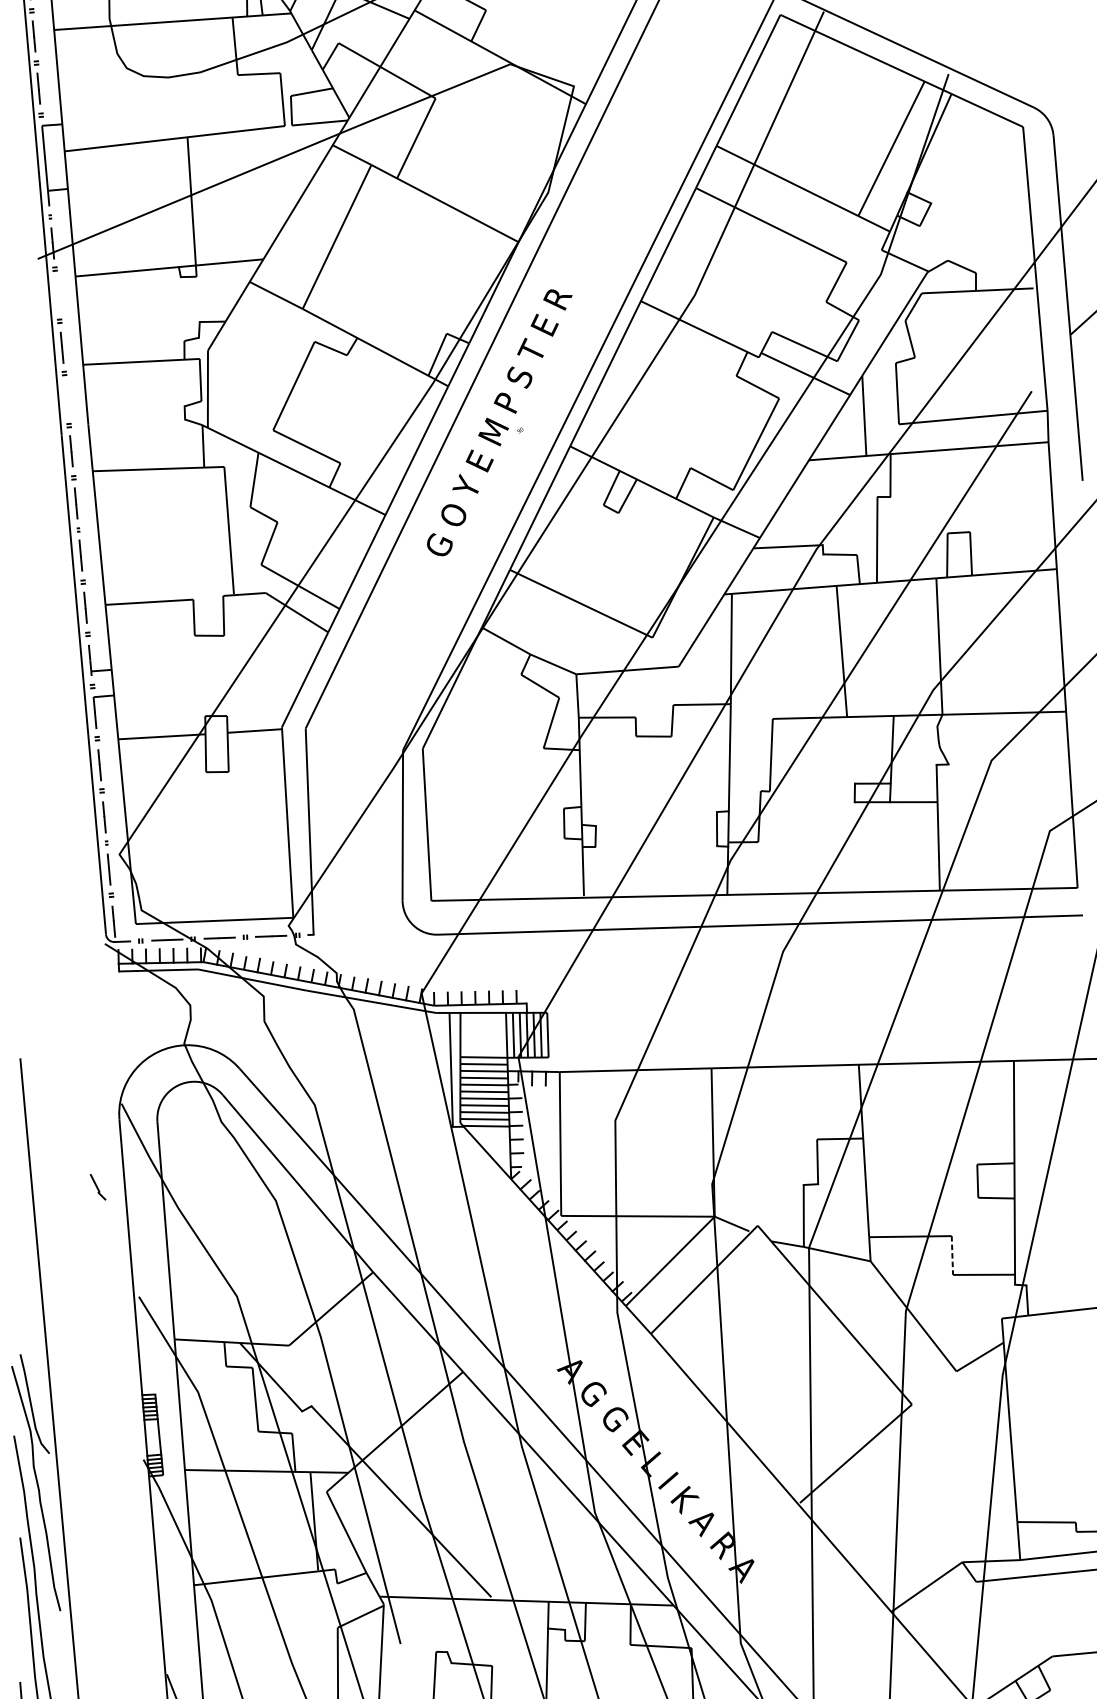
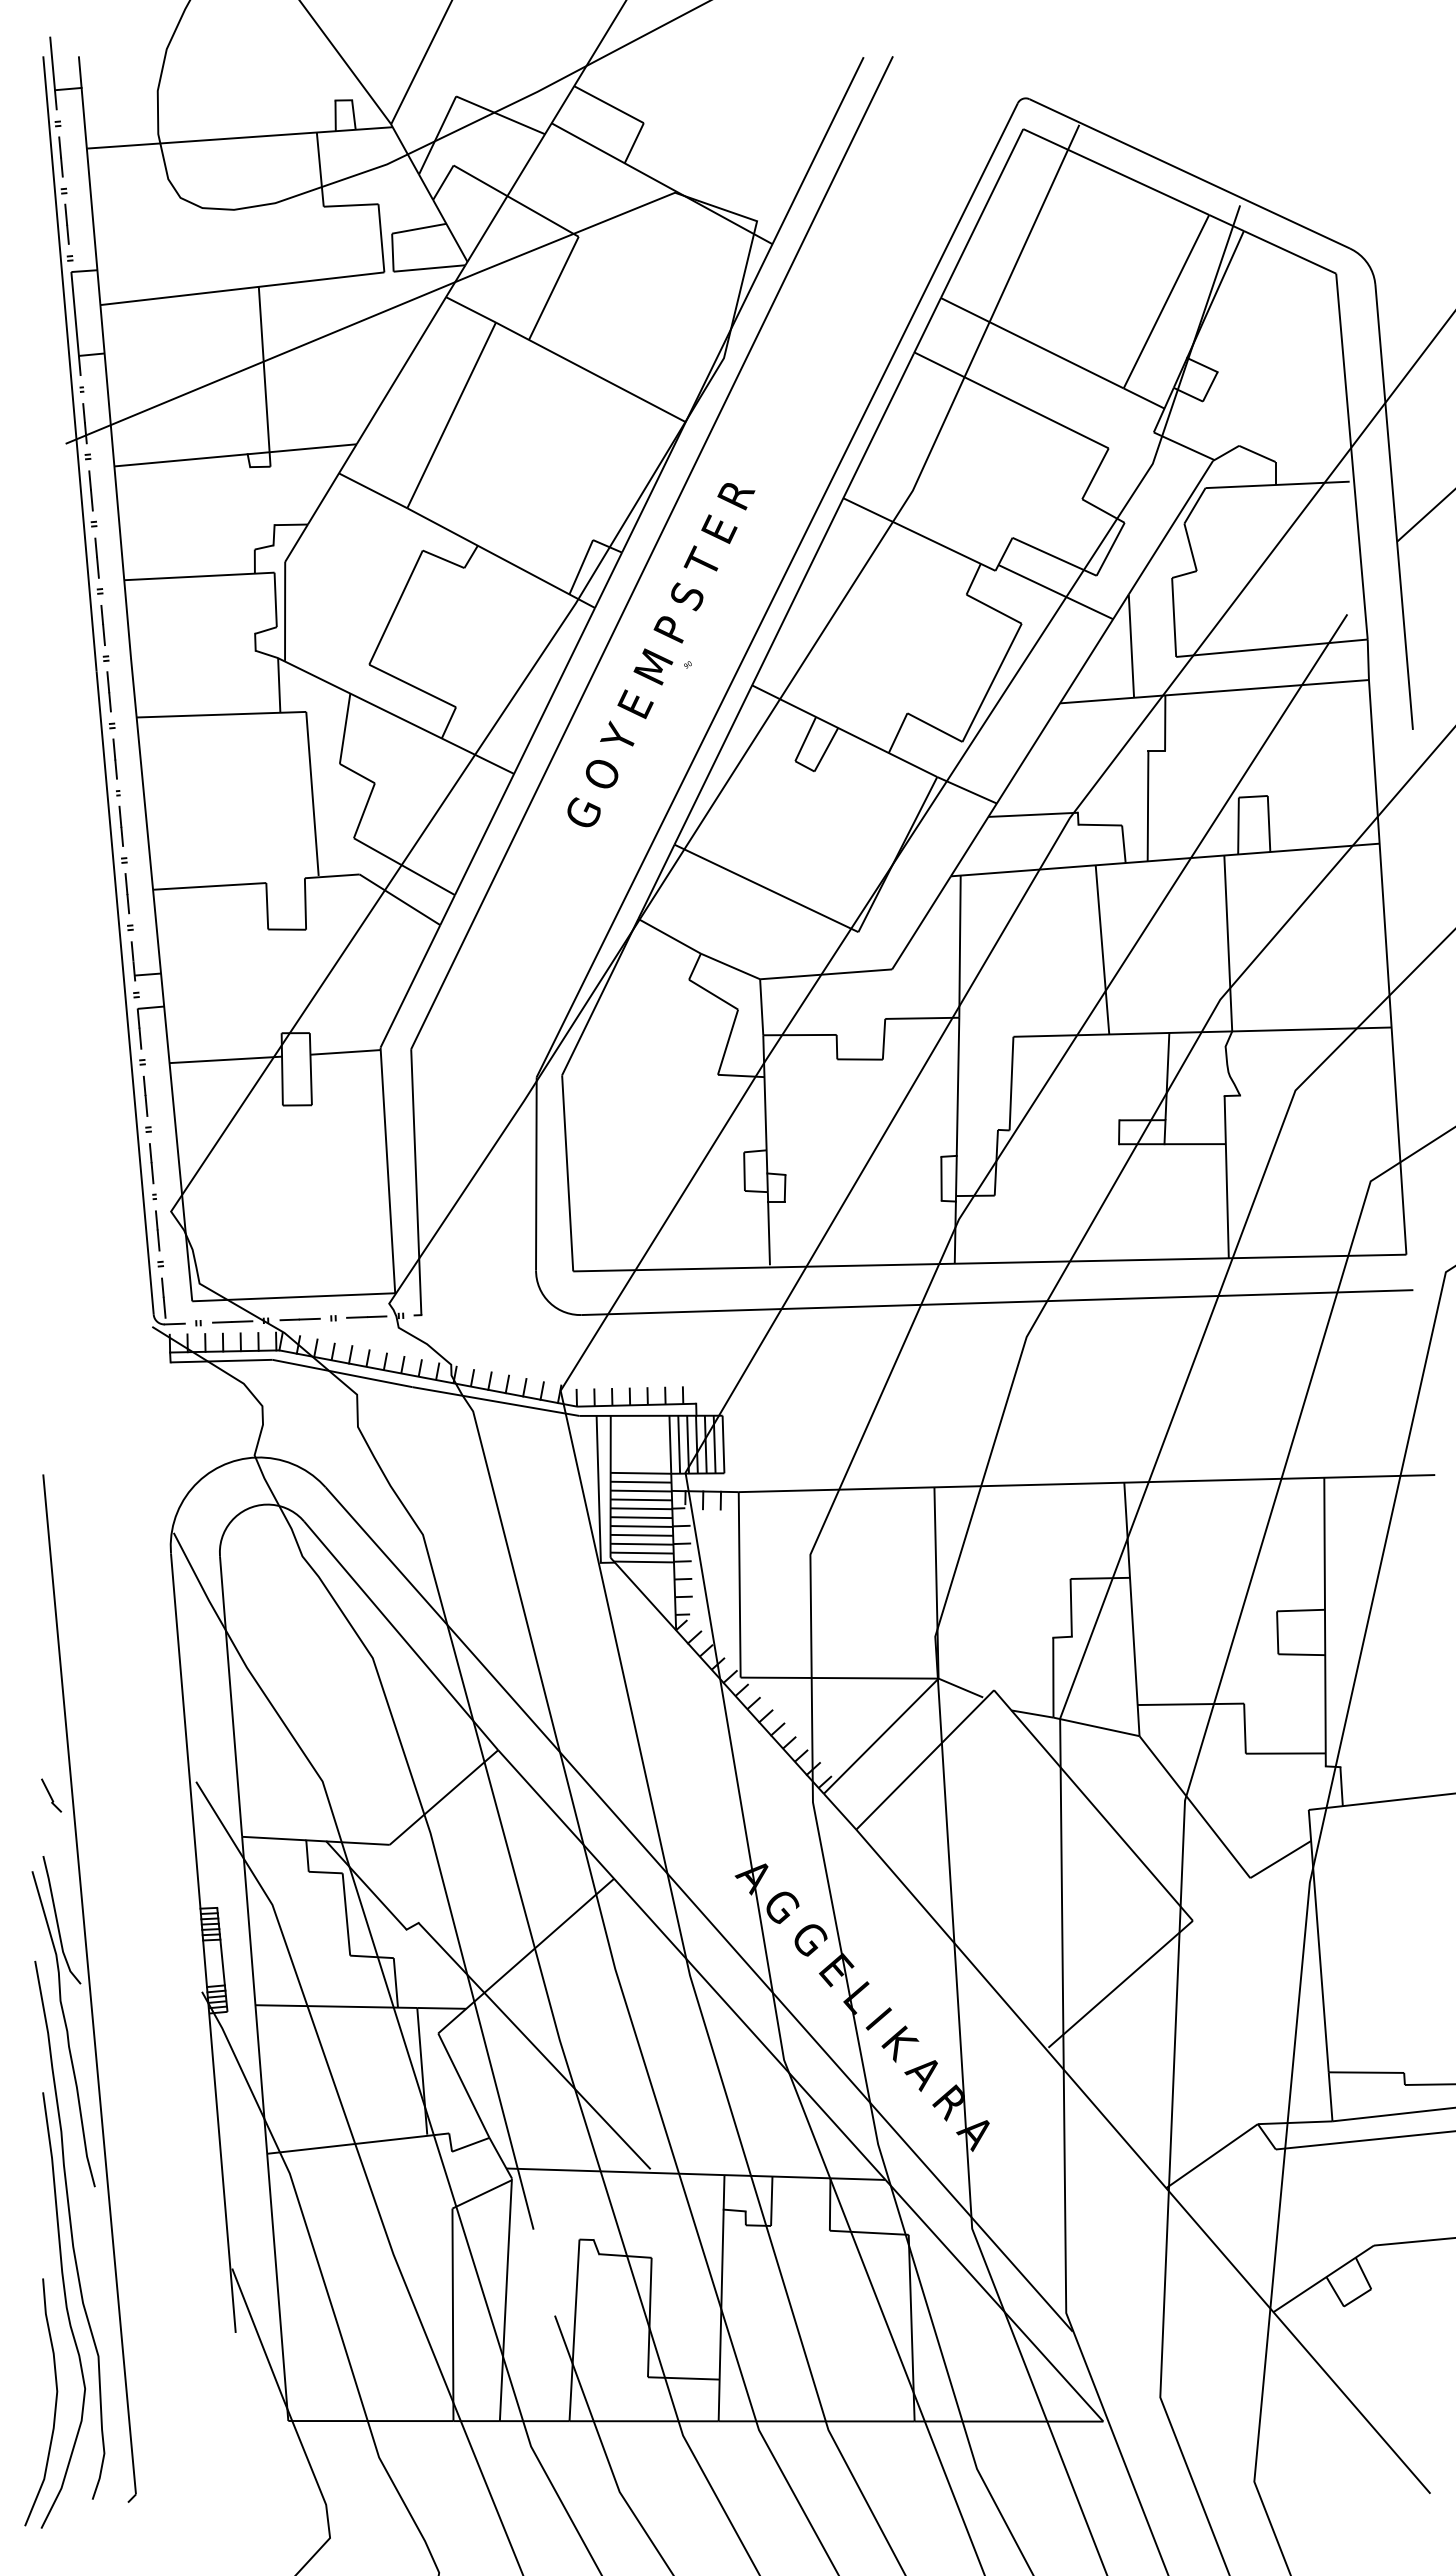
line: (56, 295) -> (90, 490), added
line: (66, 399) -> (102, 625), added
line: (98, 1187) -> (51, 1795), moved
line: (952, 1255) -> (1244, 1728), dashed -> solid

